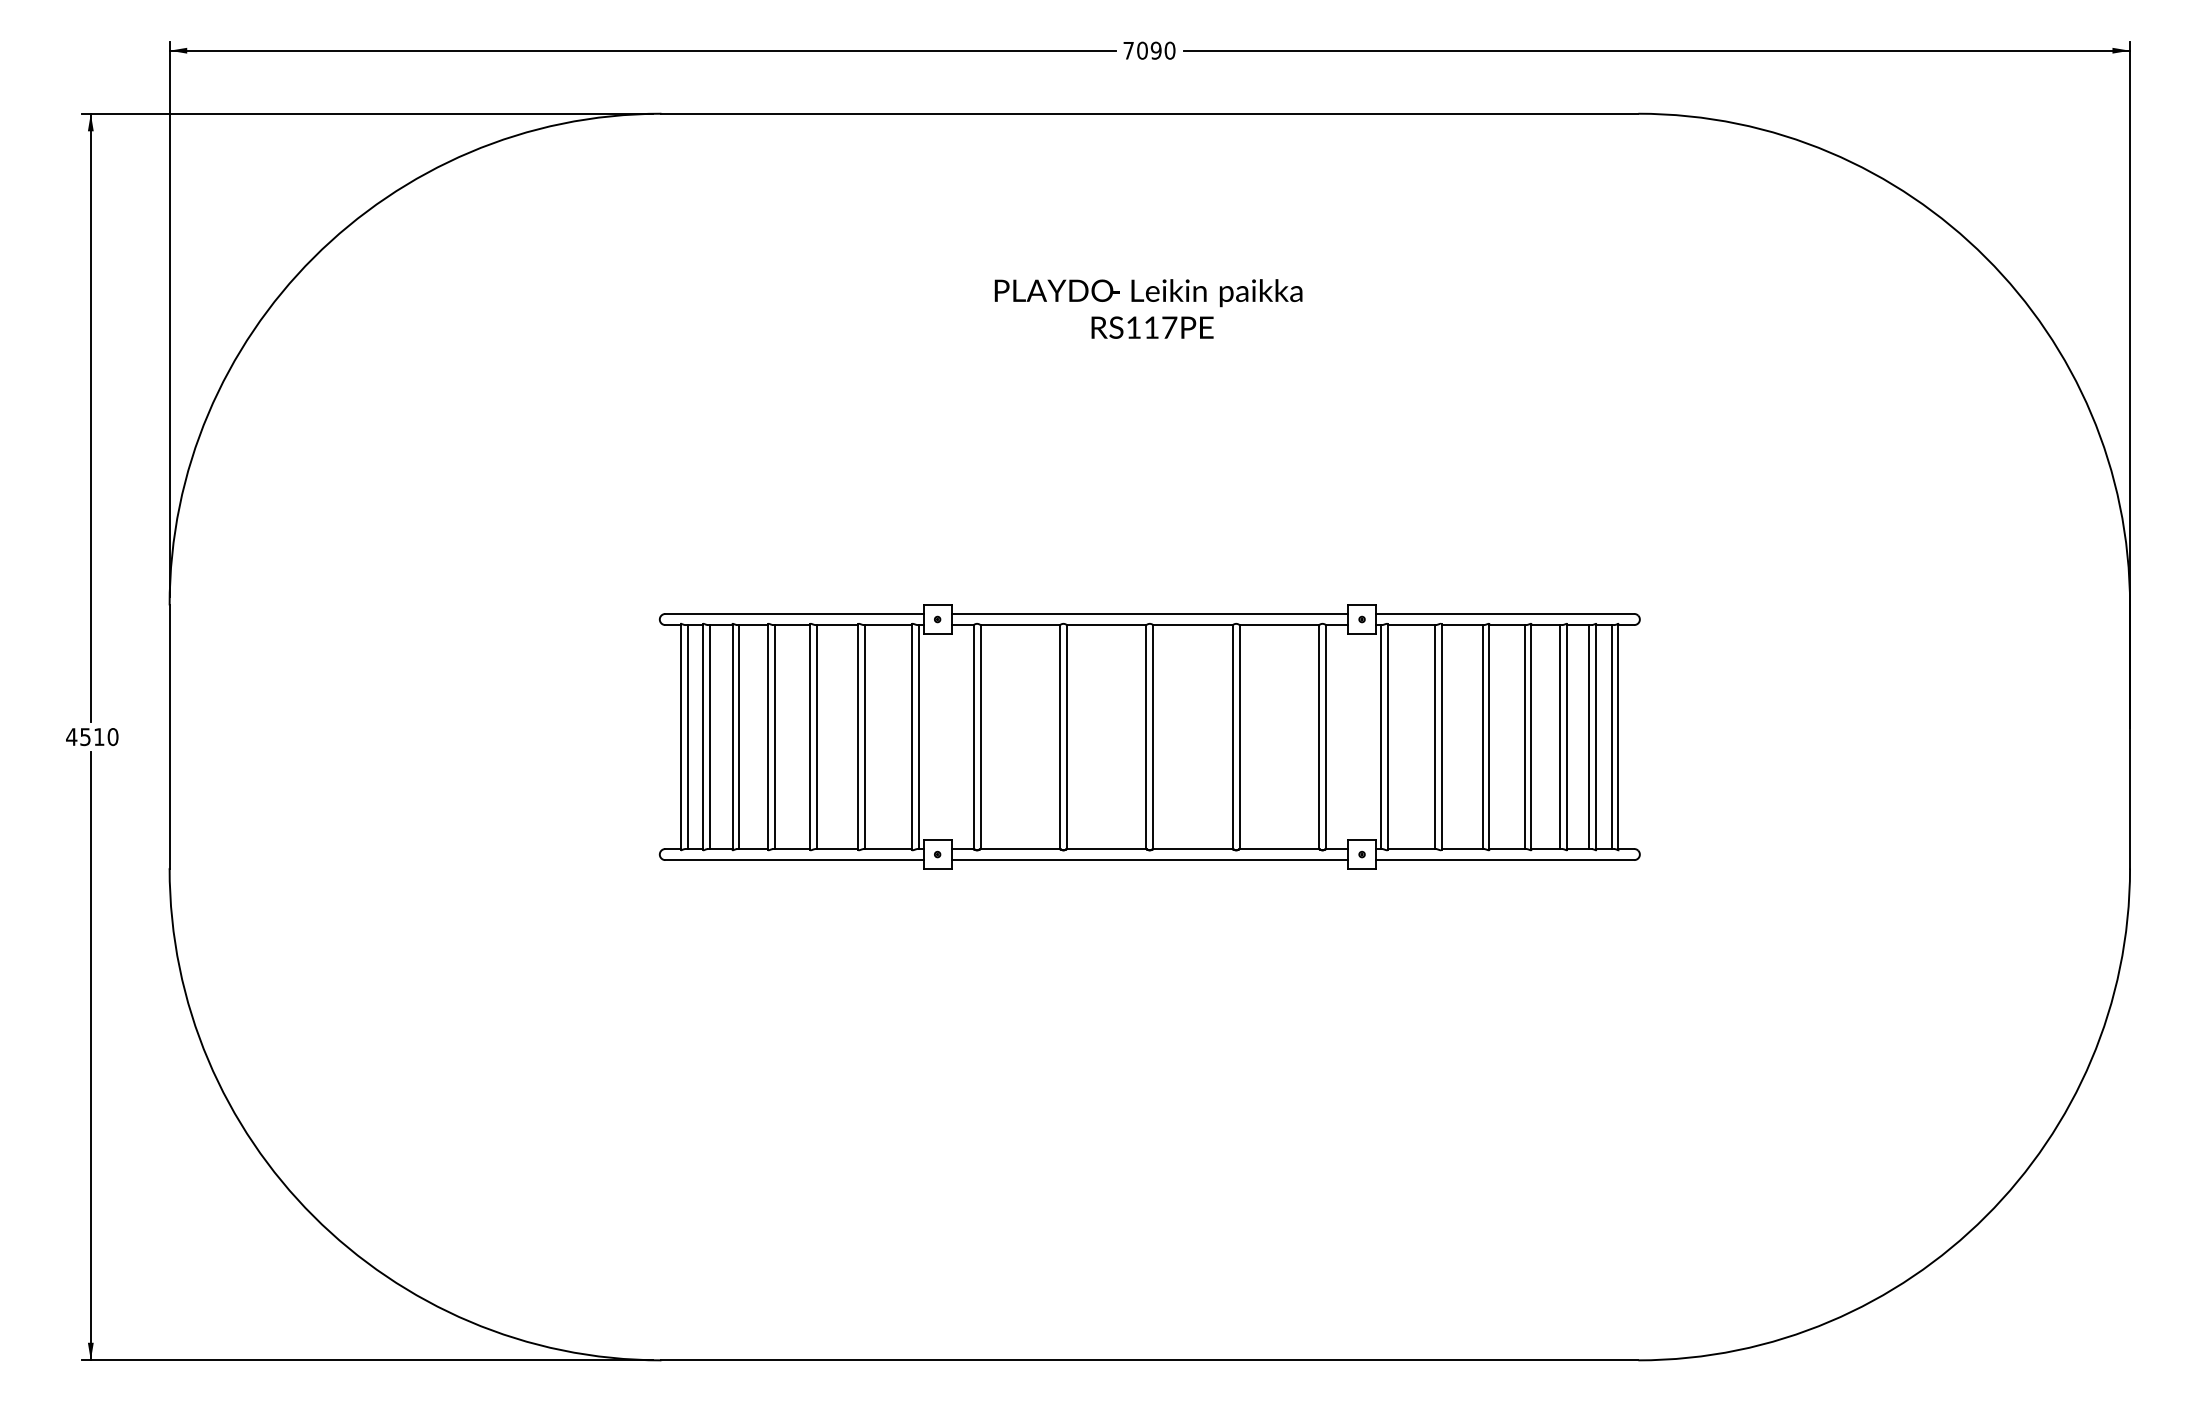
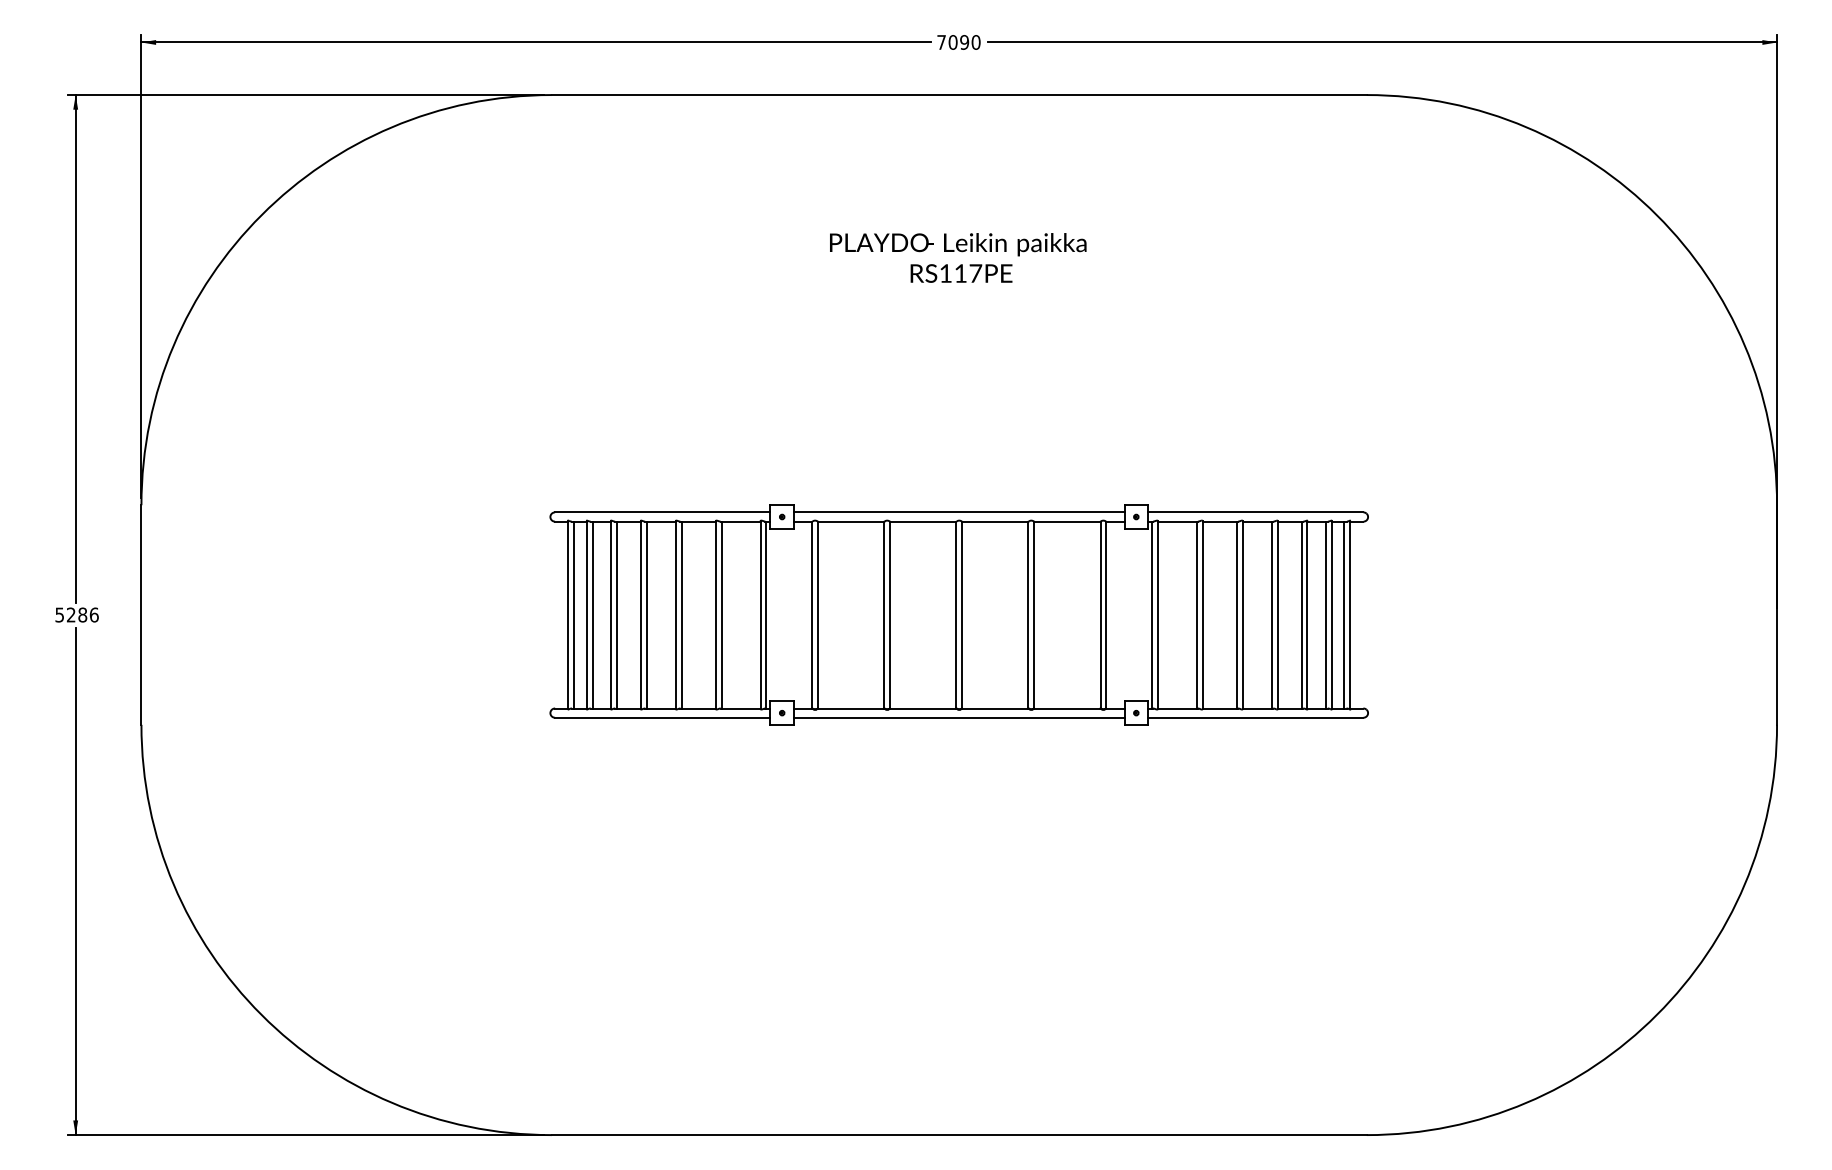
text: (91, 736) -> (76, 614), 4510 -> 5286

